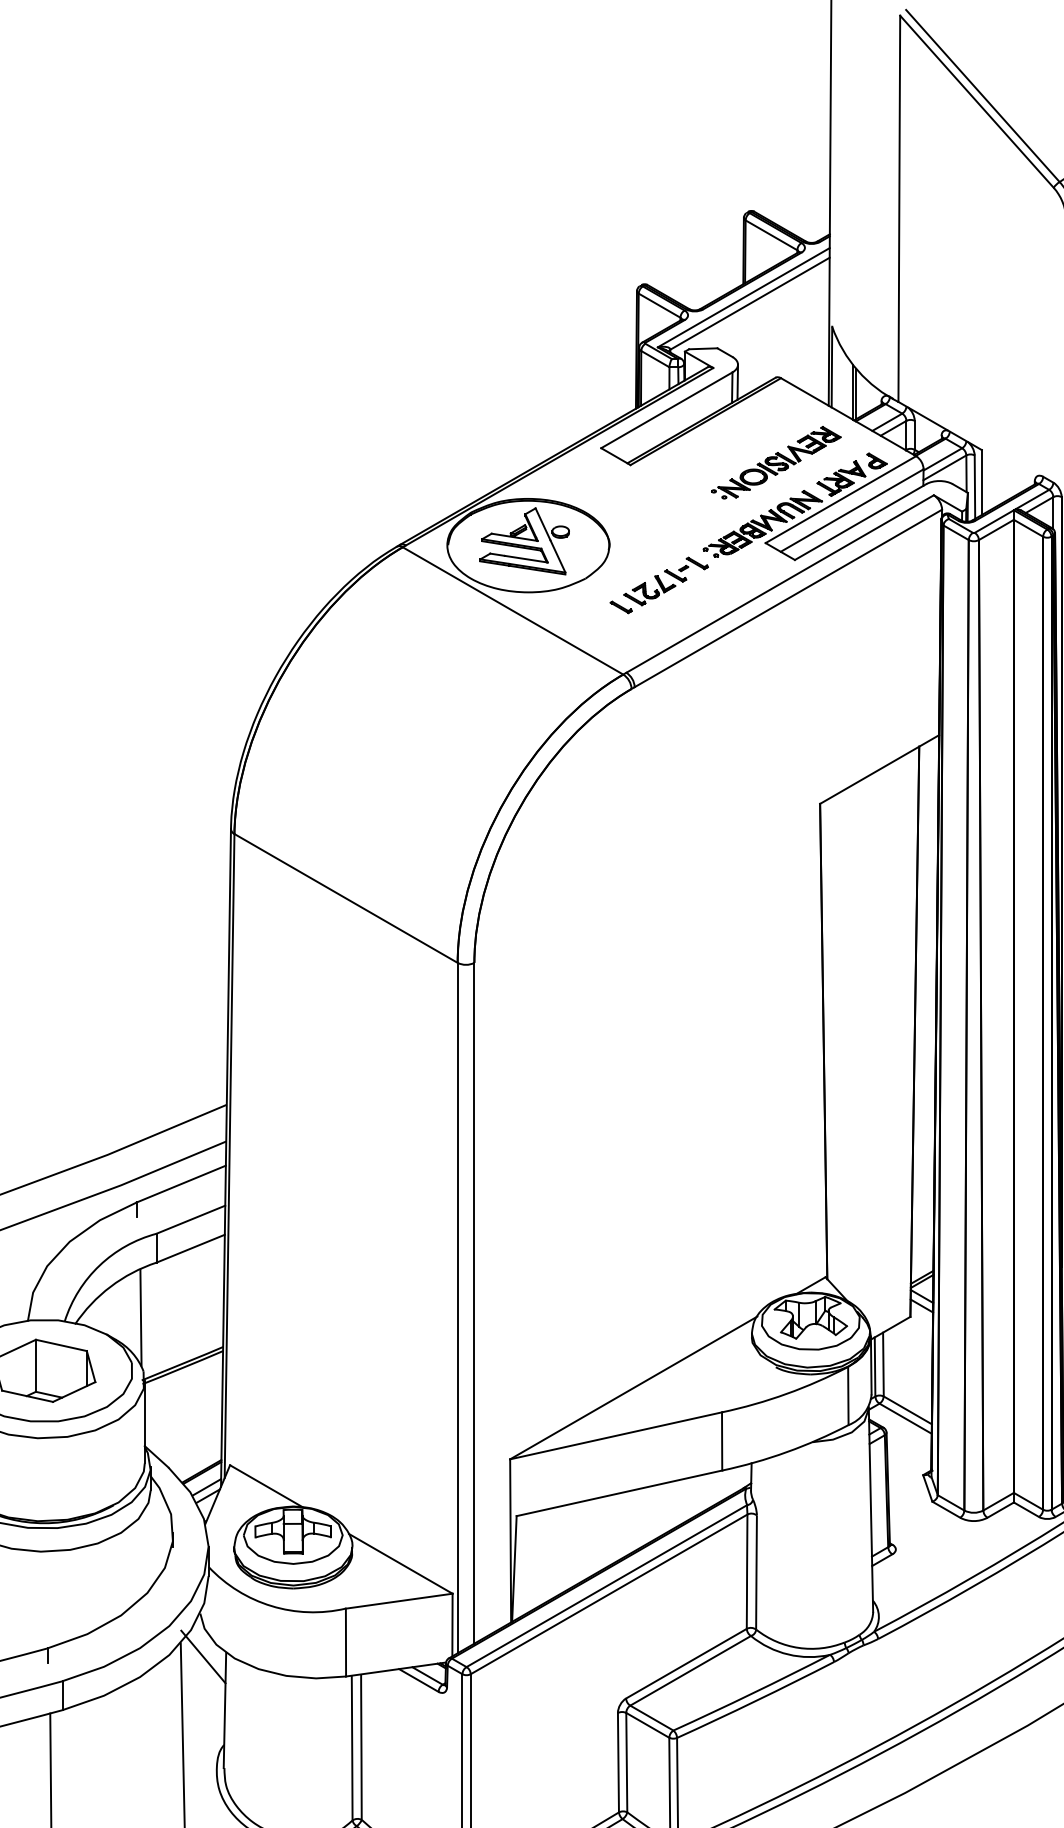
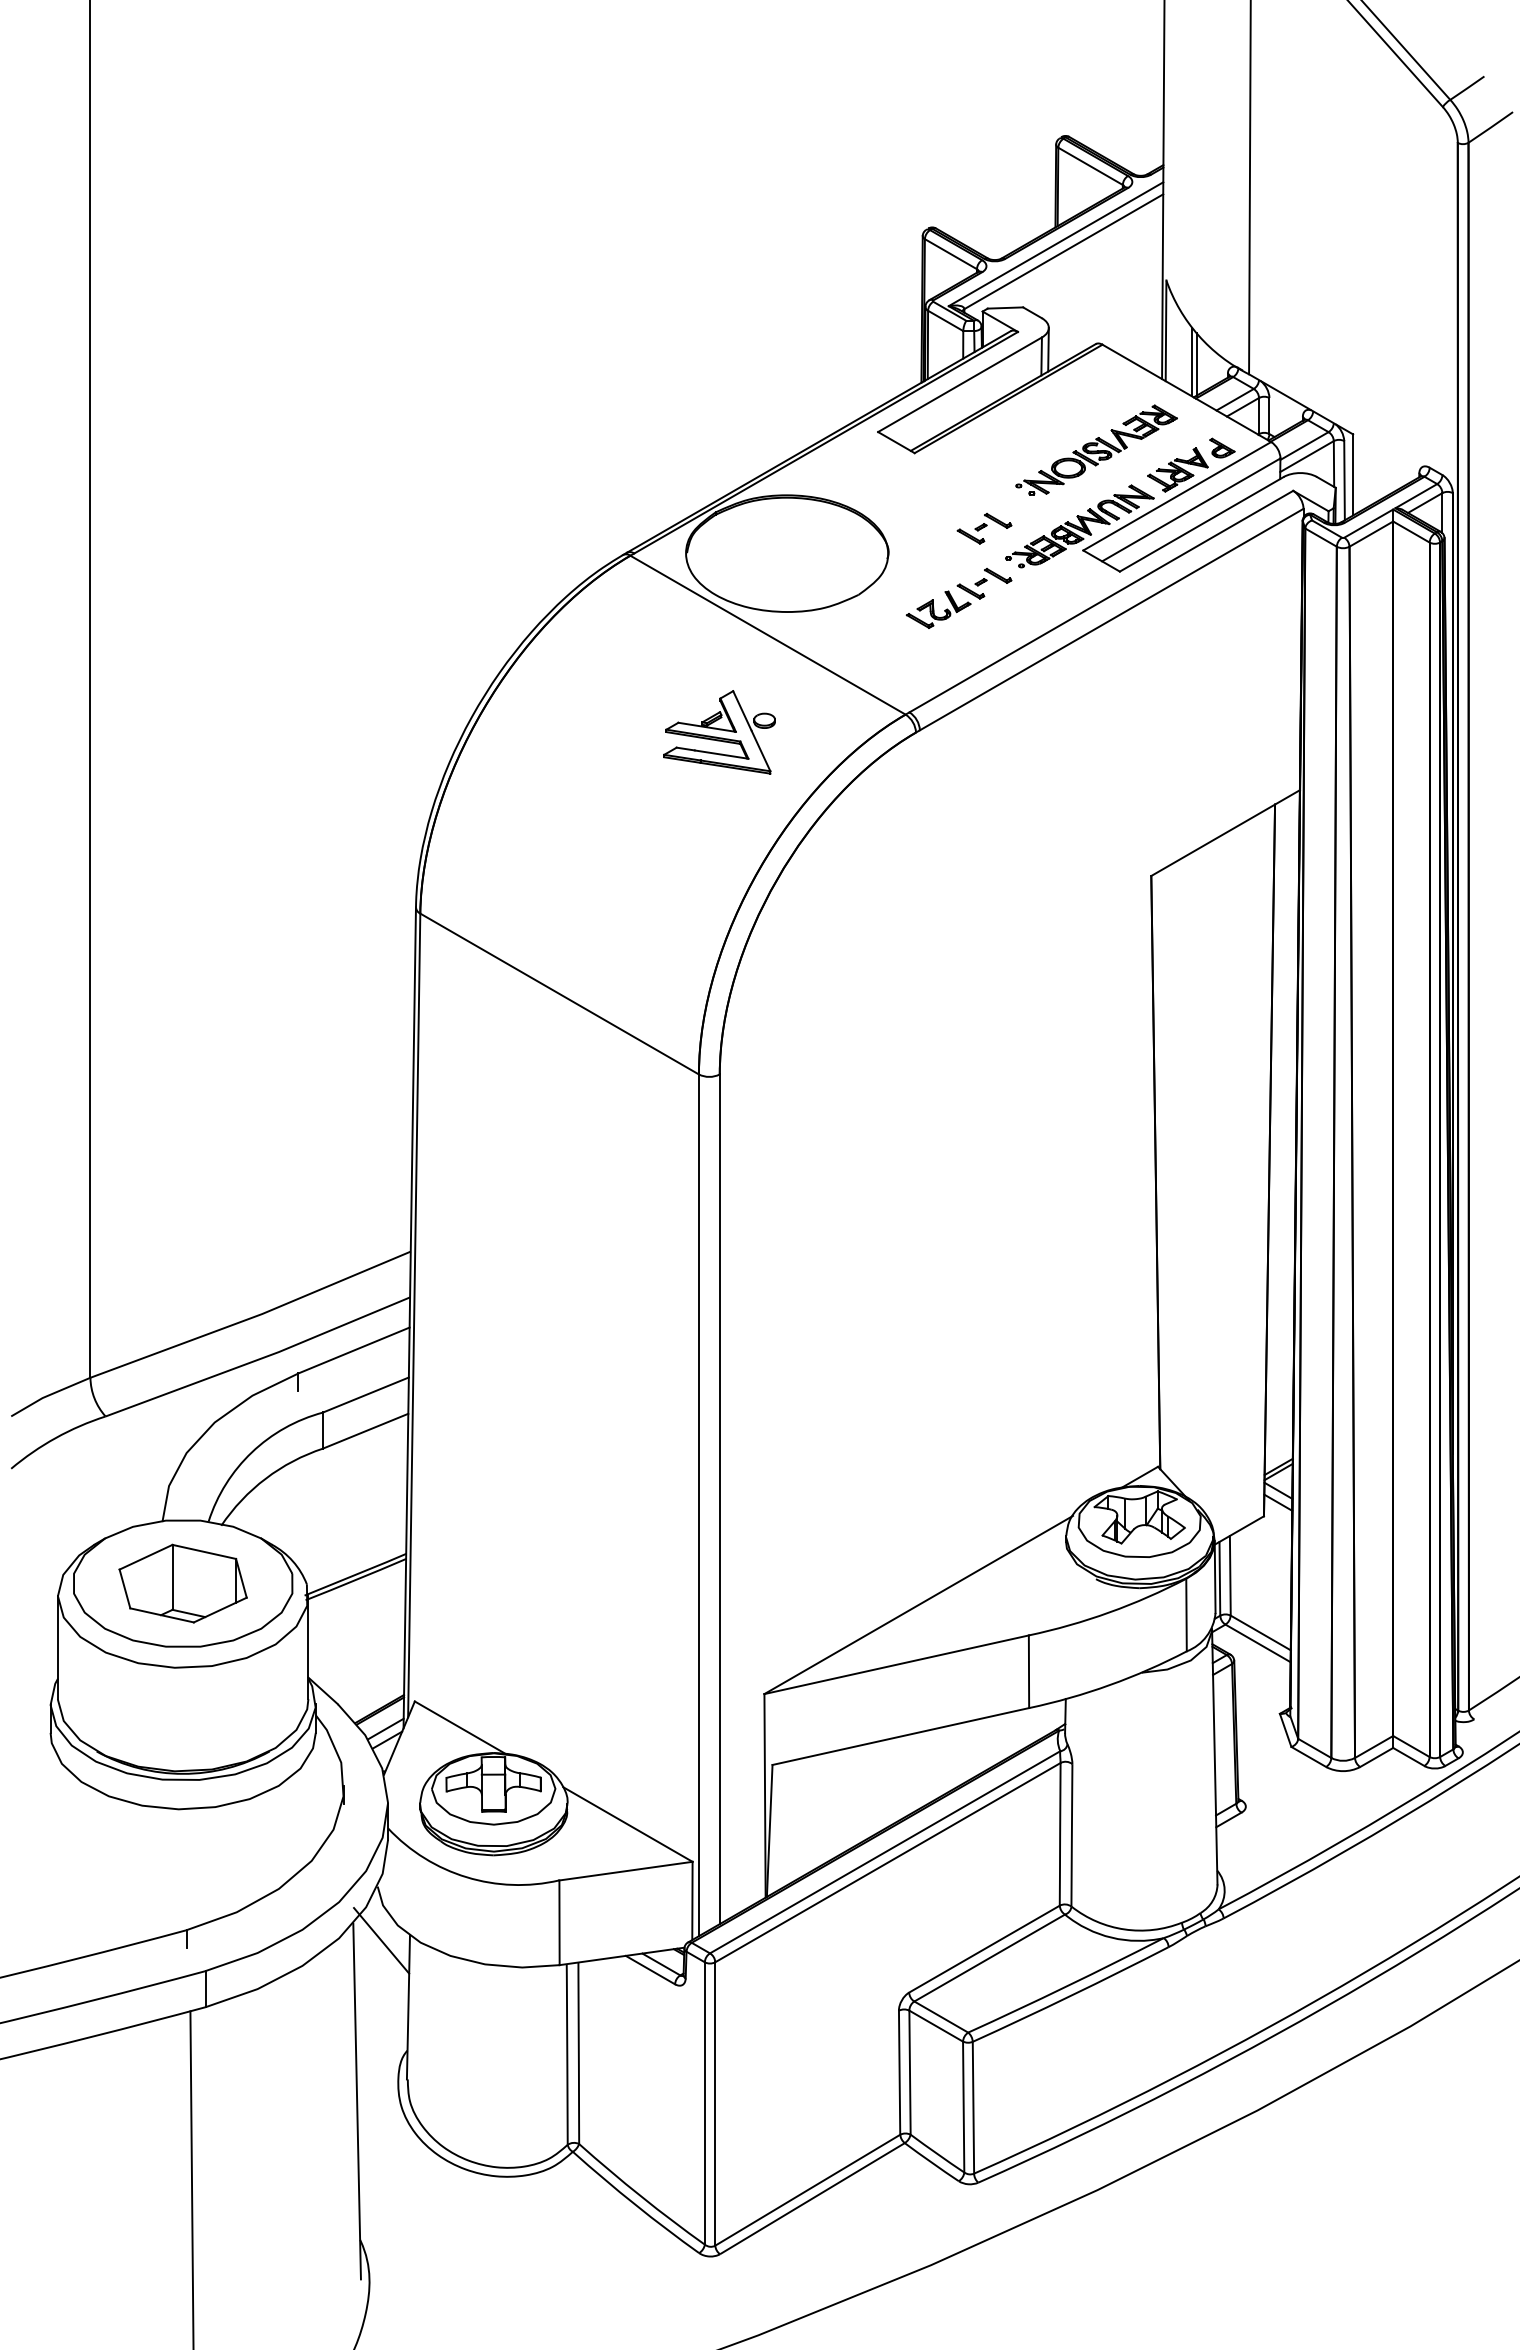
part: (686, 525) -> (984, 528), added
part: (524, 541) -> (719, 732), moved
part: (621, 607) -> (903, 630), removed
line: (140, 1317) -> (303, 1517), removed

